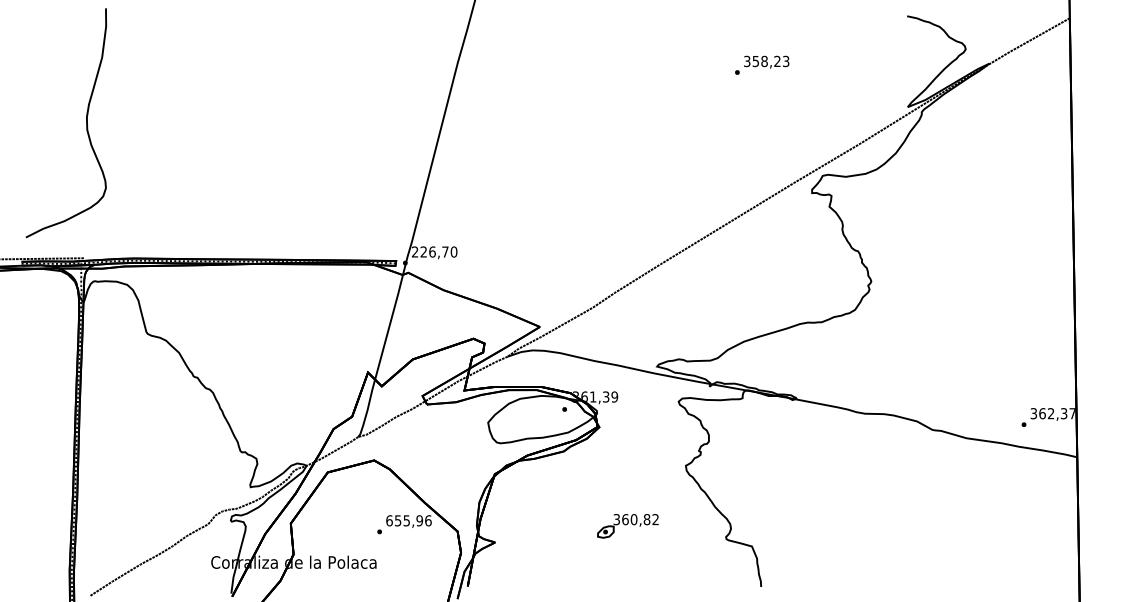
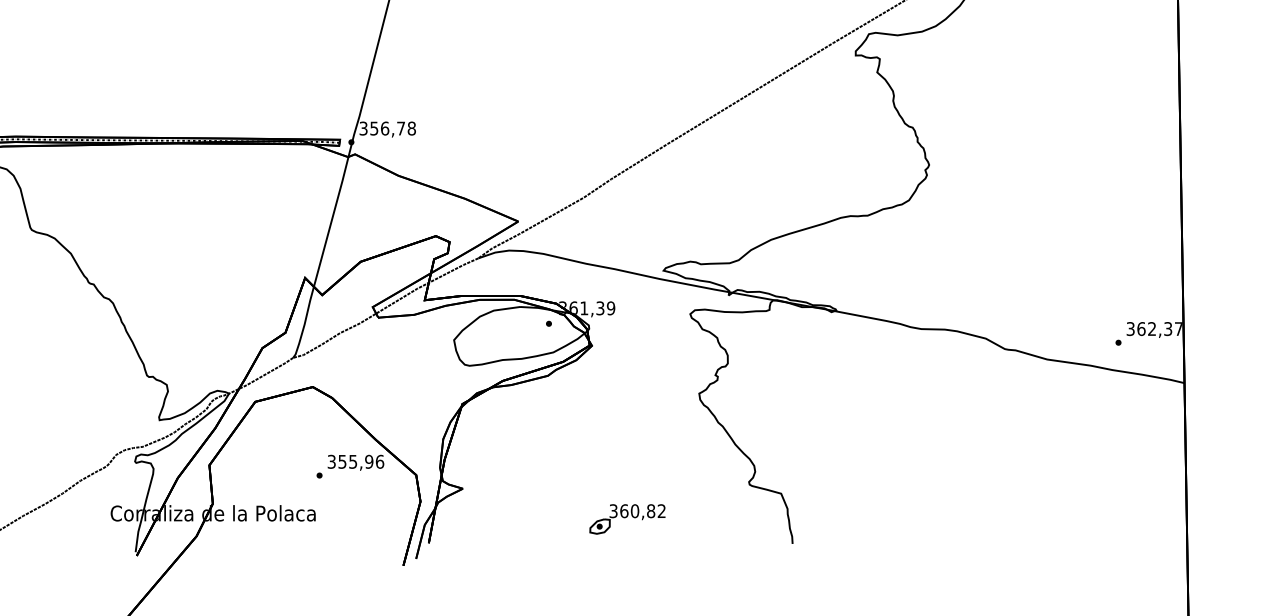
text: (434, 251) -> (387, 127), 226,70 -> 356,78
text: (389, 520) -> (331, 461), 655,96 -> 355,96
part: (627, 526) -> (626, 519), moved

